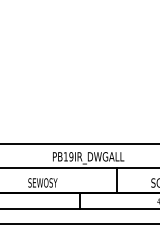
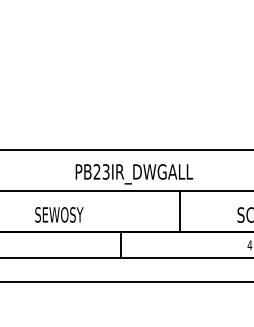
text: (68, 156) -> (101, 171), PB19IR_DWGALL -> PB23IR_DWGALL

